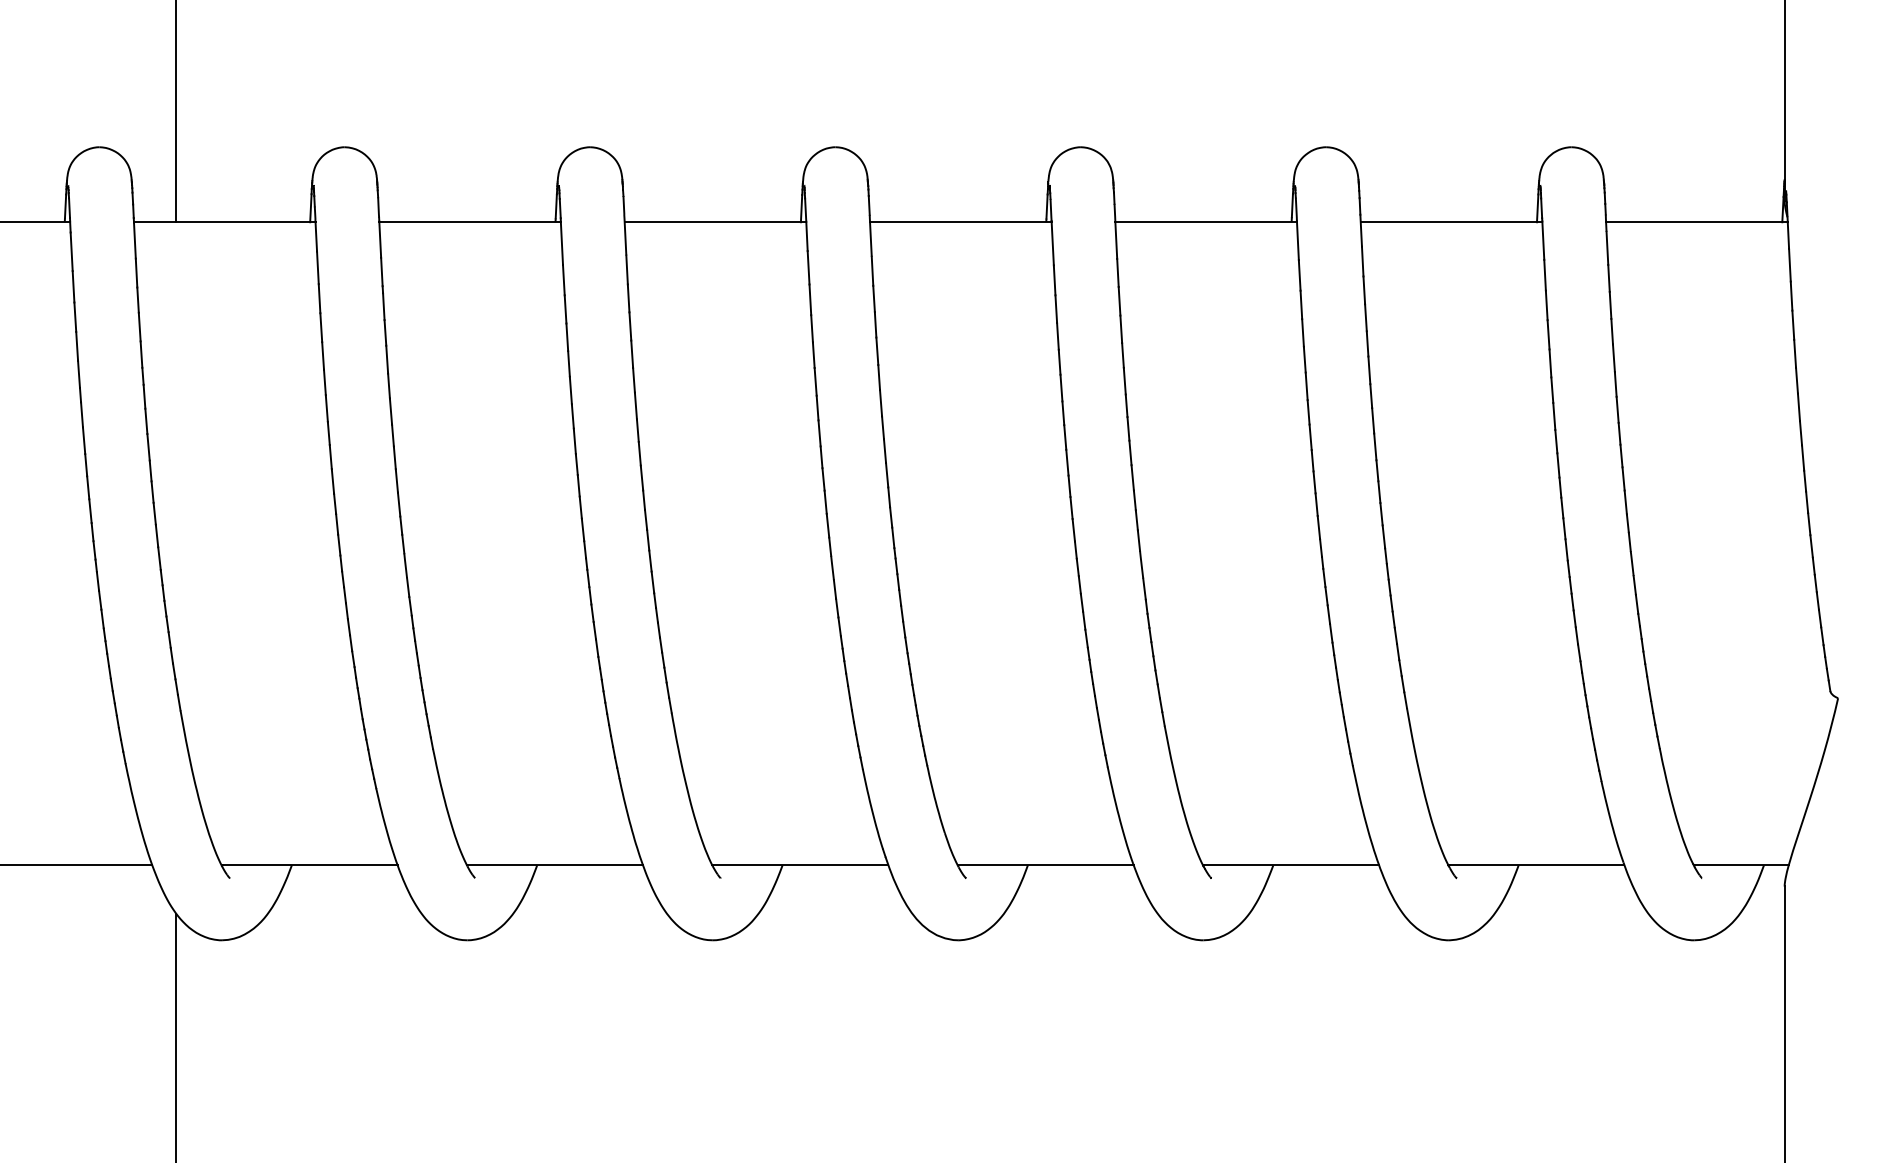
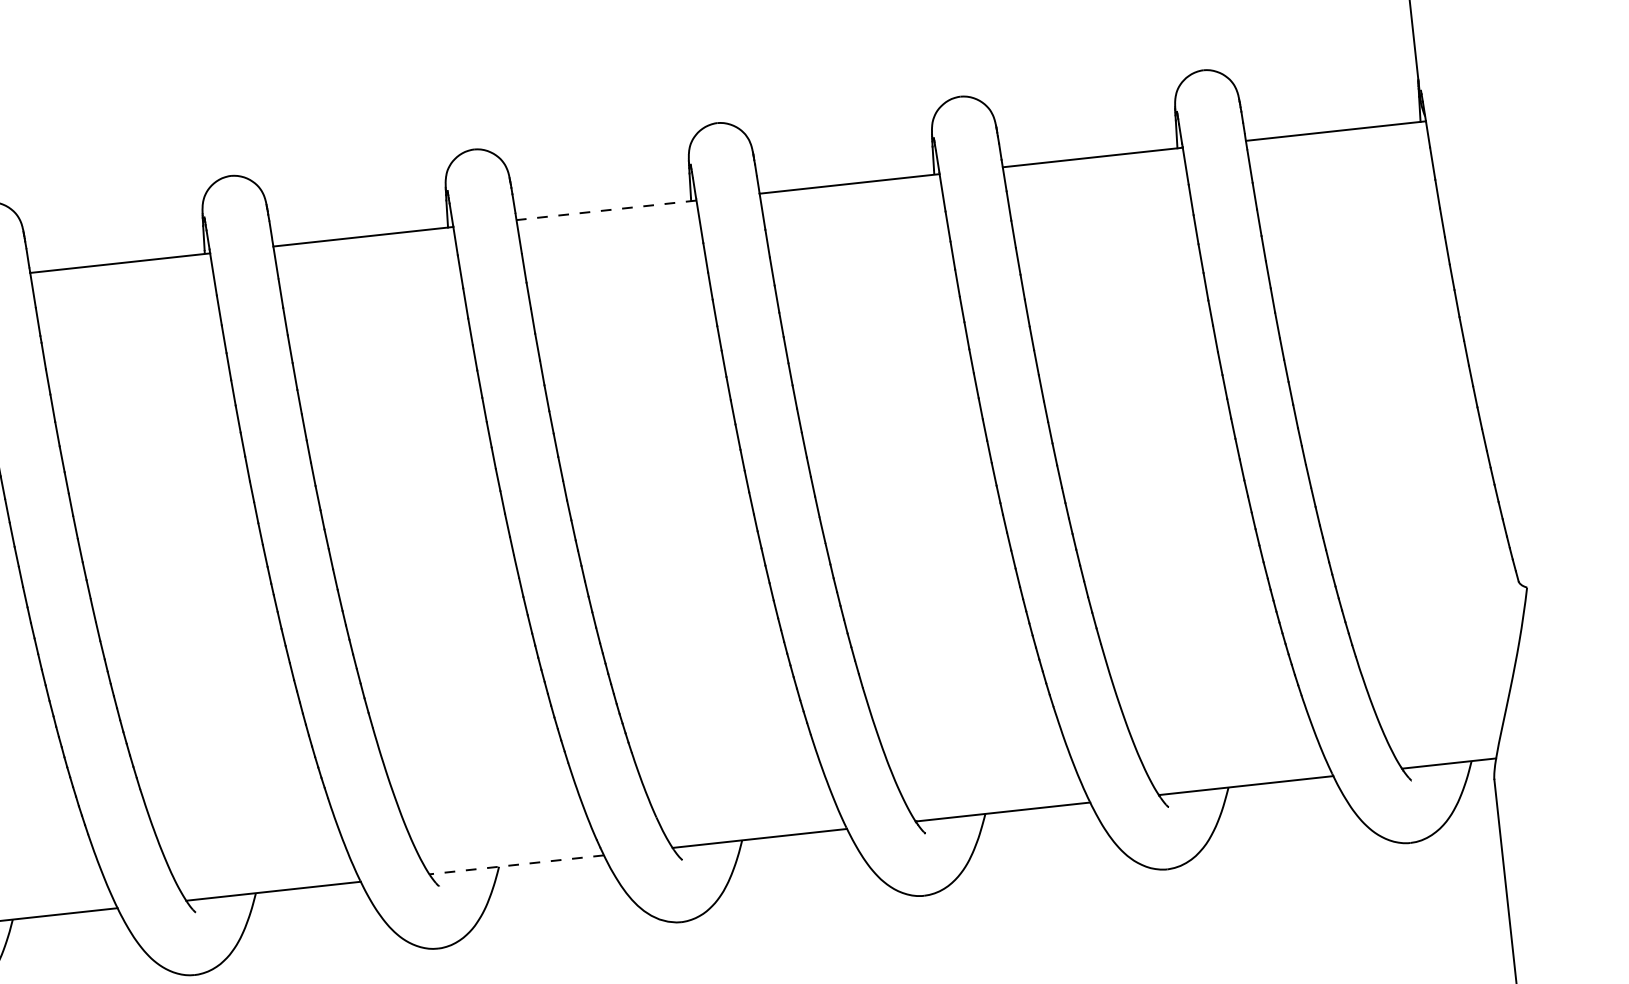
line: (960, 222) -> (606, 210), solid -> dashed
line: (799, 865) -> (515, 865), solid -> dashed

